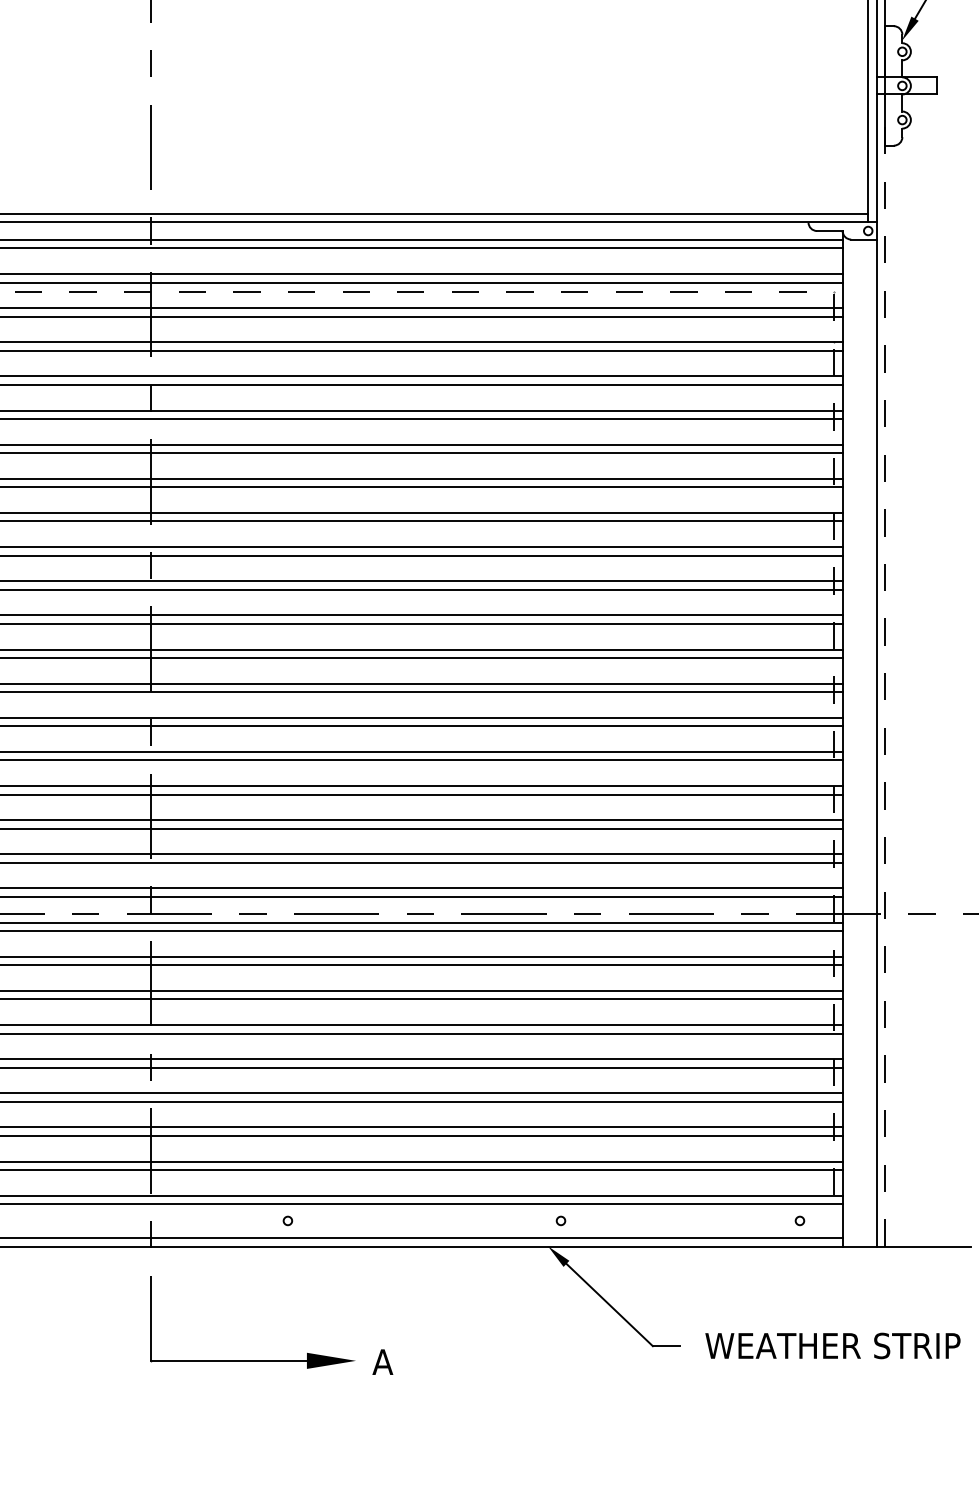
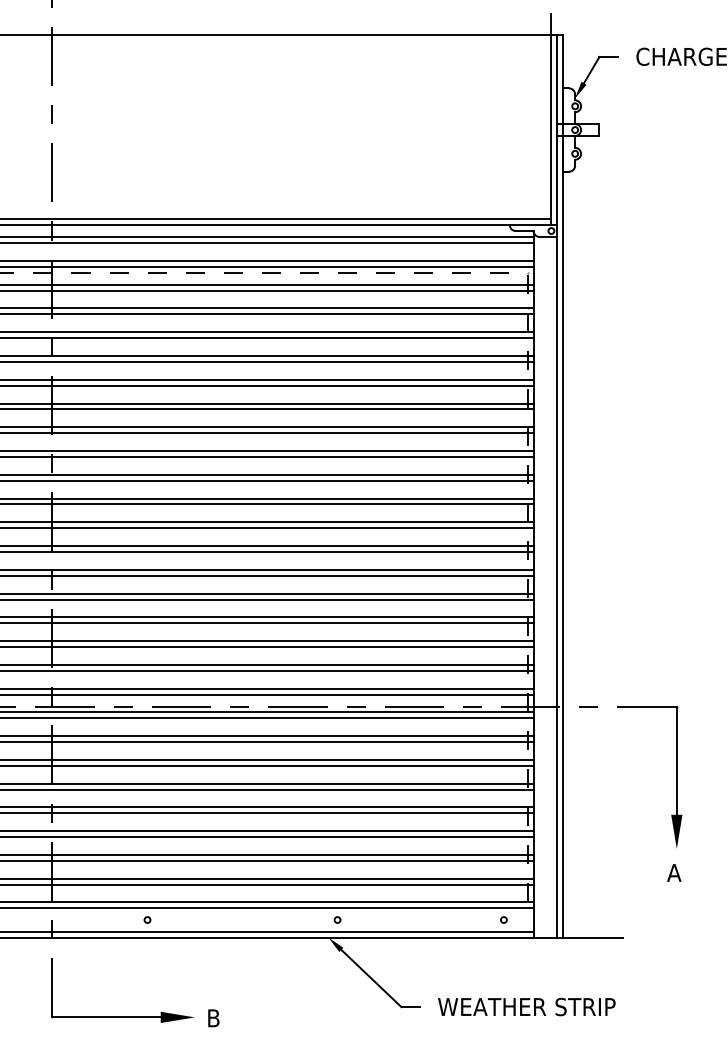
line: (885, 669) -> (563, 536), dashed -> solid
text: (382, 1362) -> (213, 1018), A -> B

